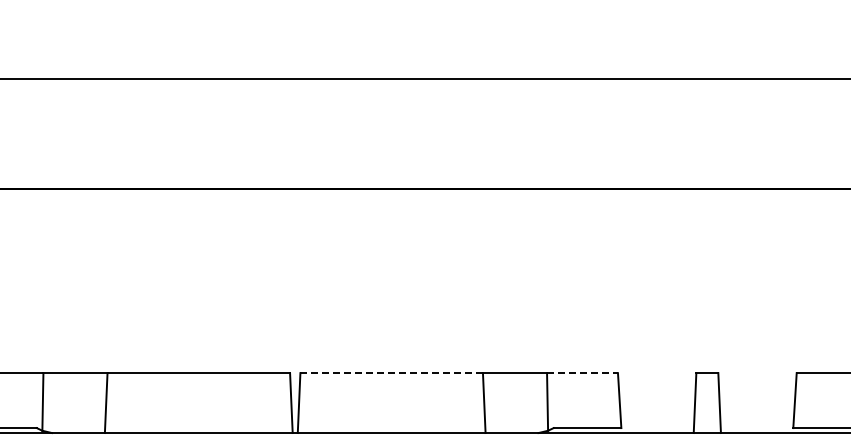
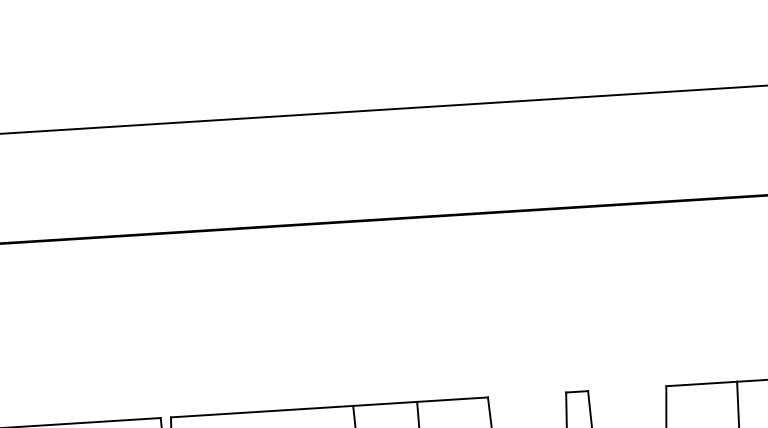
line: (392, 373) -> (262, 411), dashed -> solid
line: (583, 373) -> (453, 399), dashed -> solid

